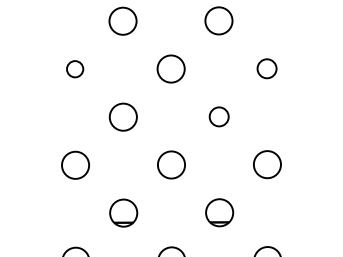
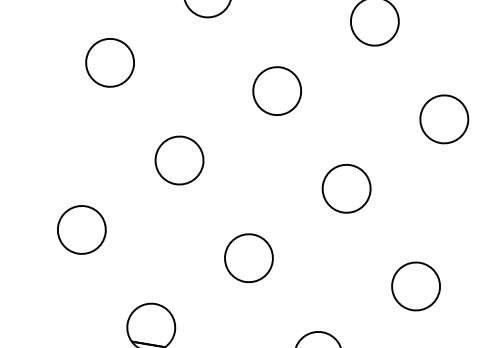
circle: (74, 68) -> (109, 61), size x1.67
circle: (266, 68) -> (443, 118), size x1.43
circle: (218, 116) -> (345, 187), size x1.43

